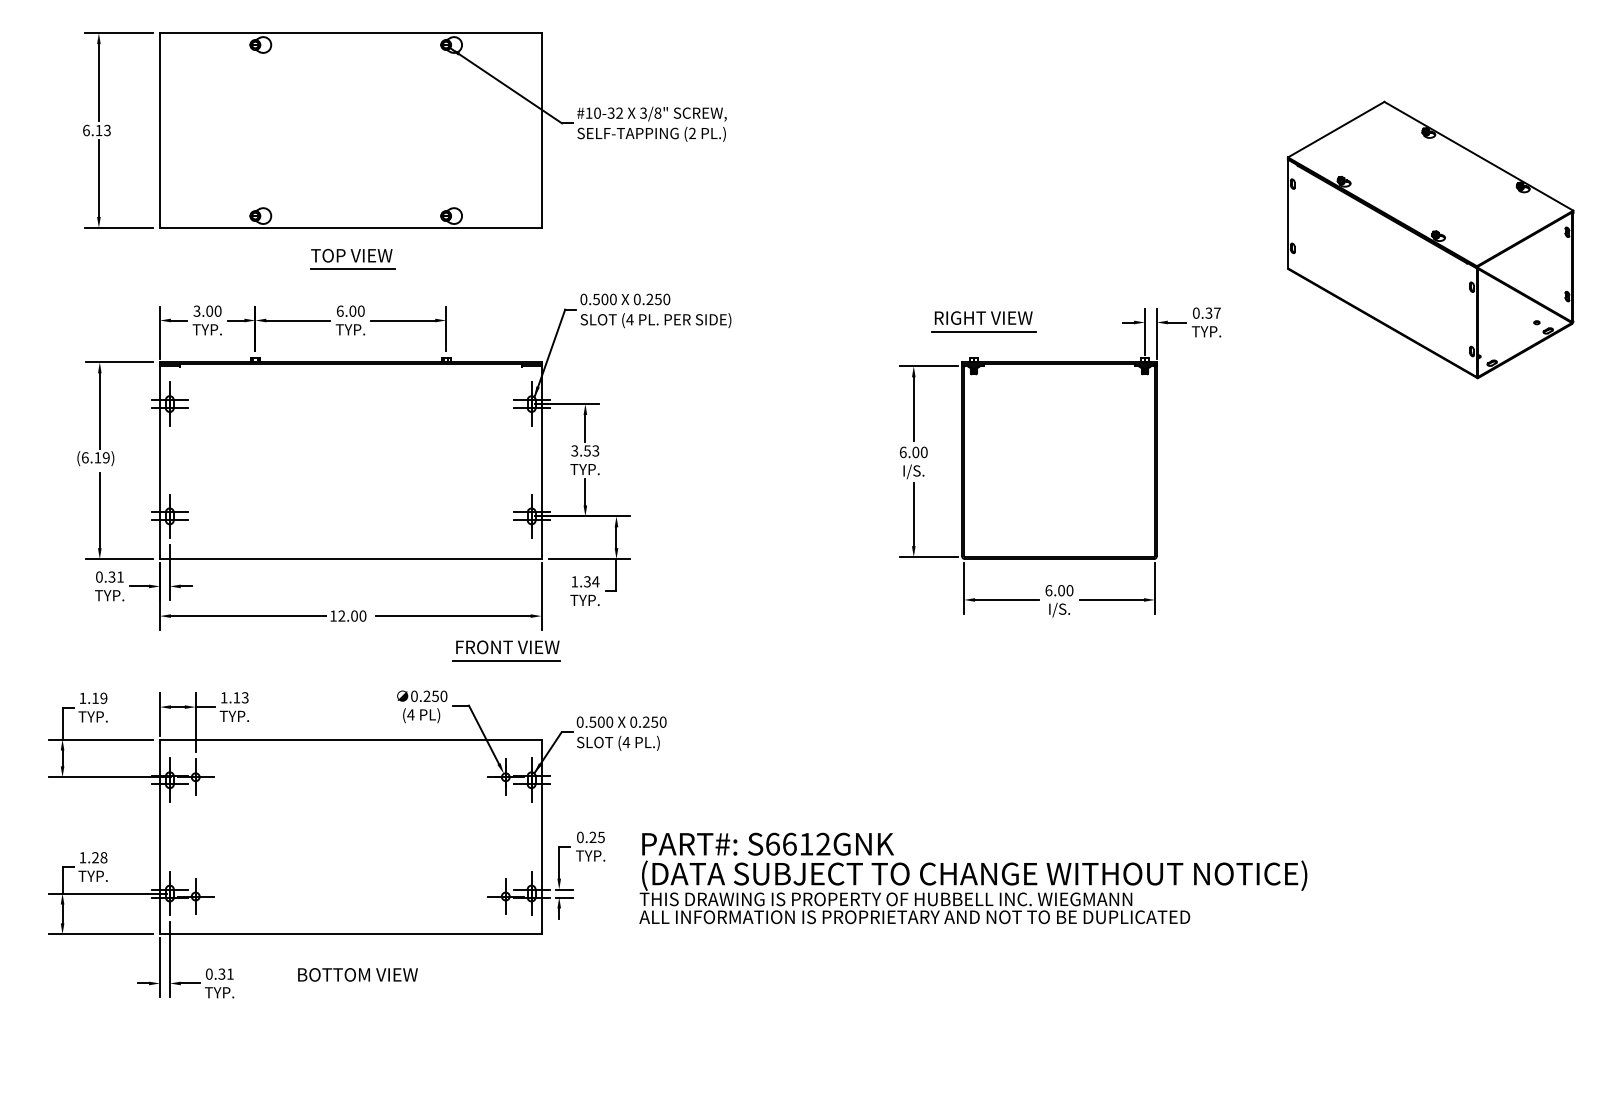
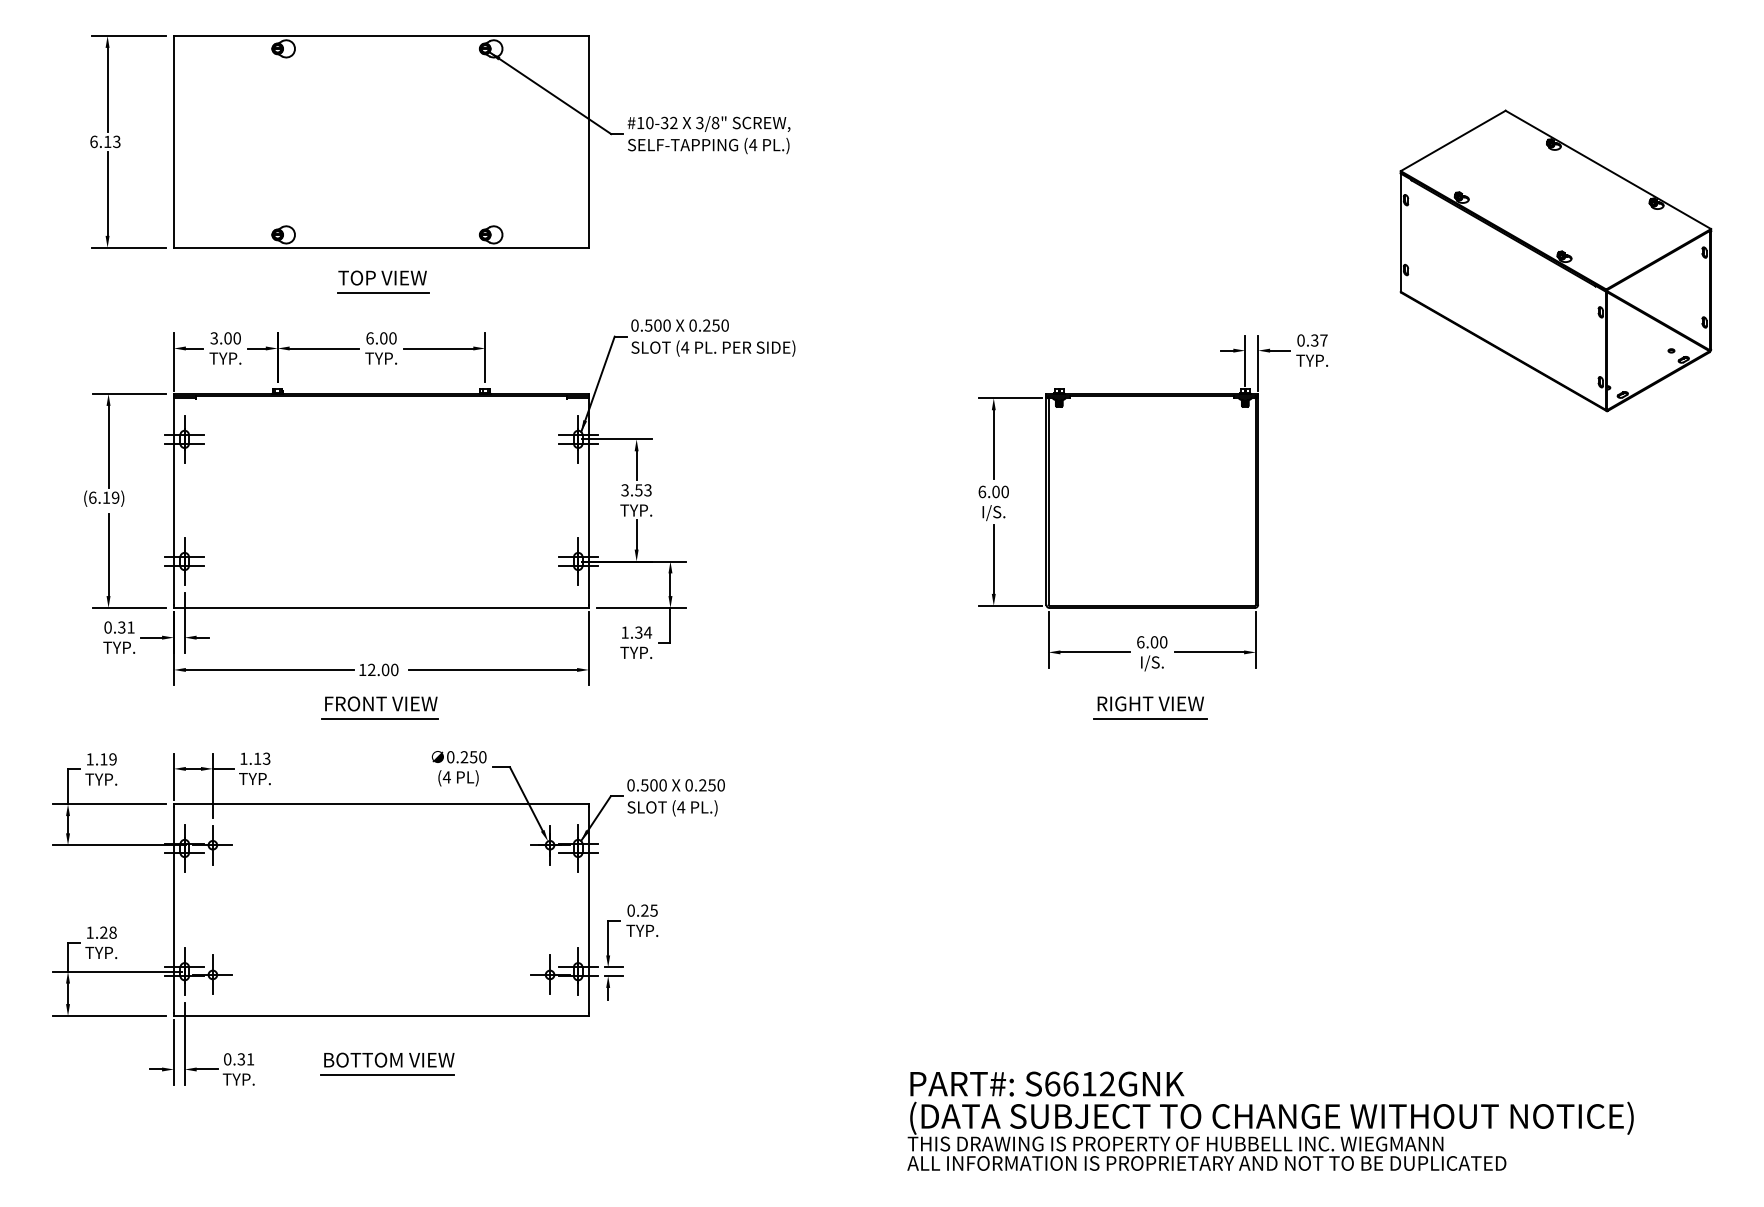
text: (692, 132) -> (753, 144), (2 -> (4
part: (983, 321) -> (1150, 707), moved
part: (506, 650) -> (379, 707), moved
text: (973, 877) -> (1270, 1120), moved
line: (356, 988) -> (387, 1074), added

